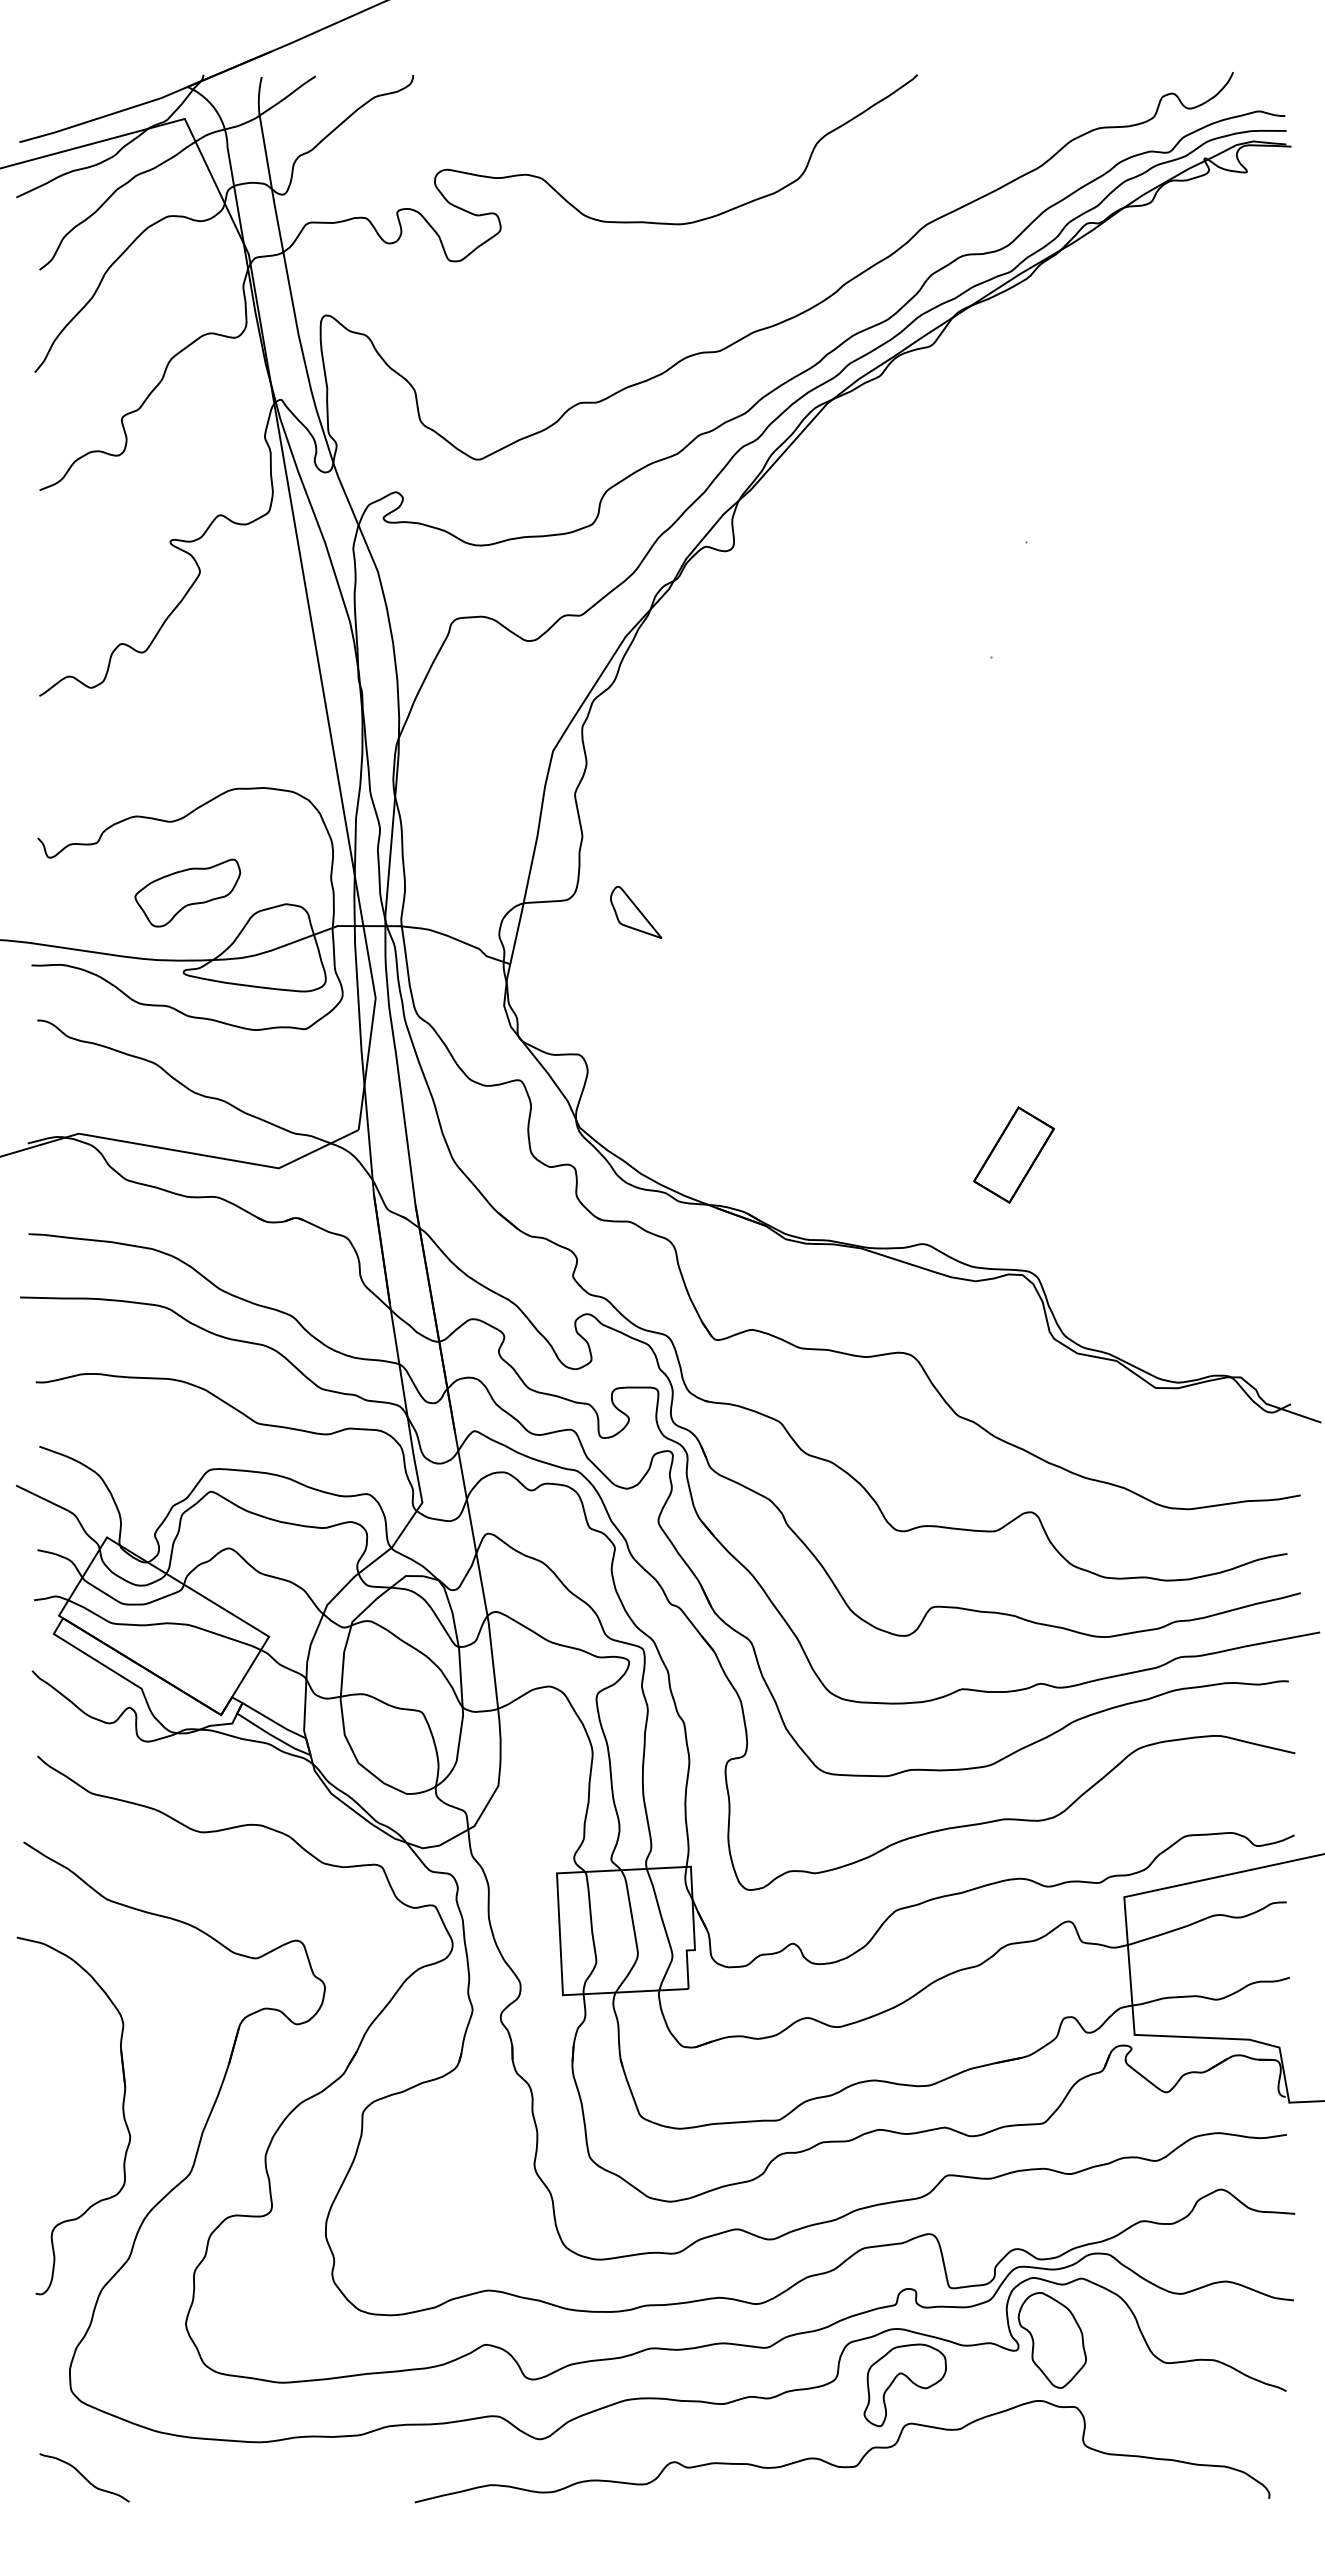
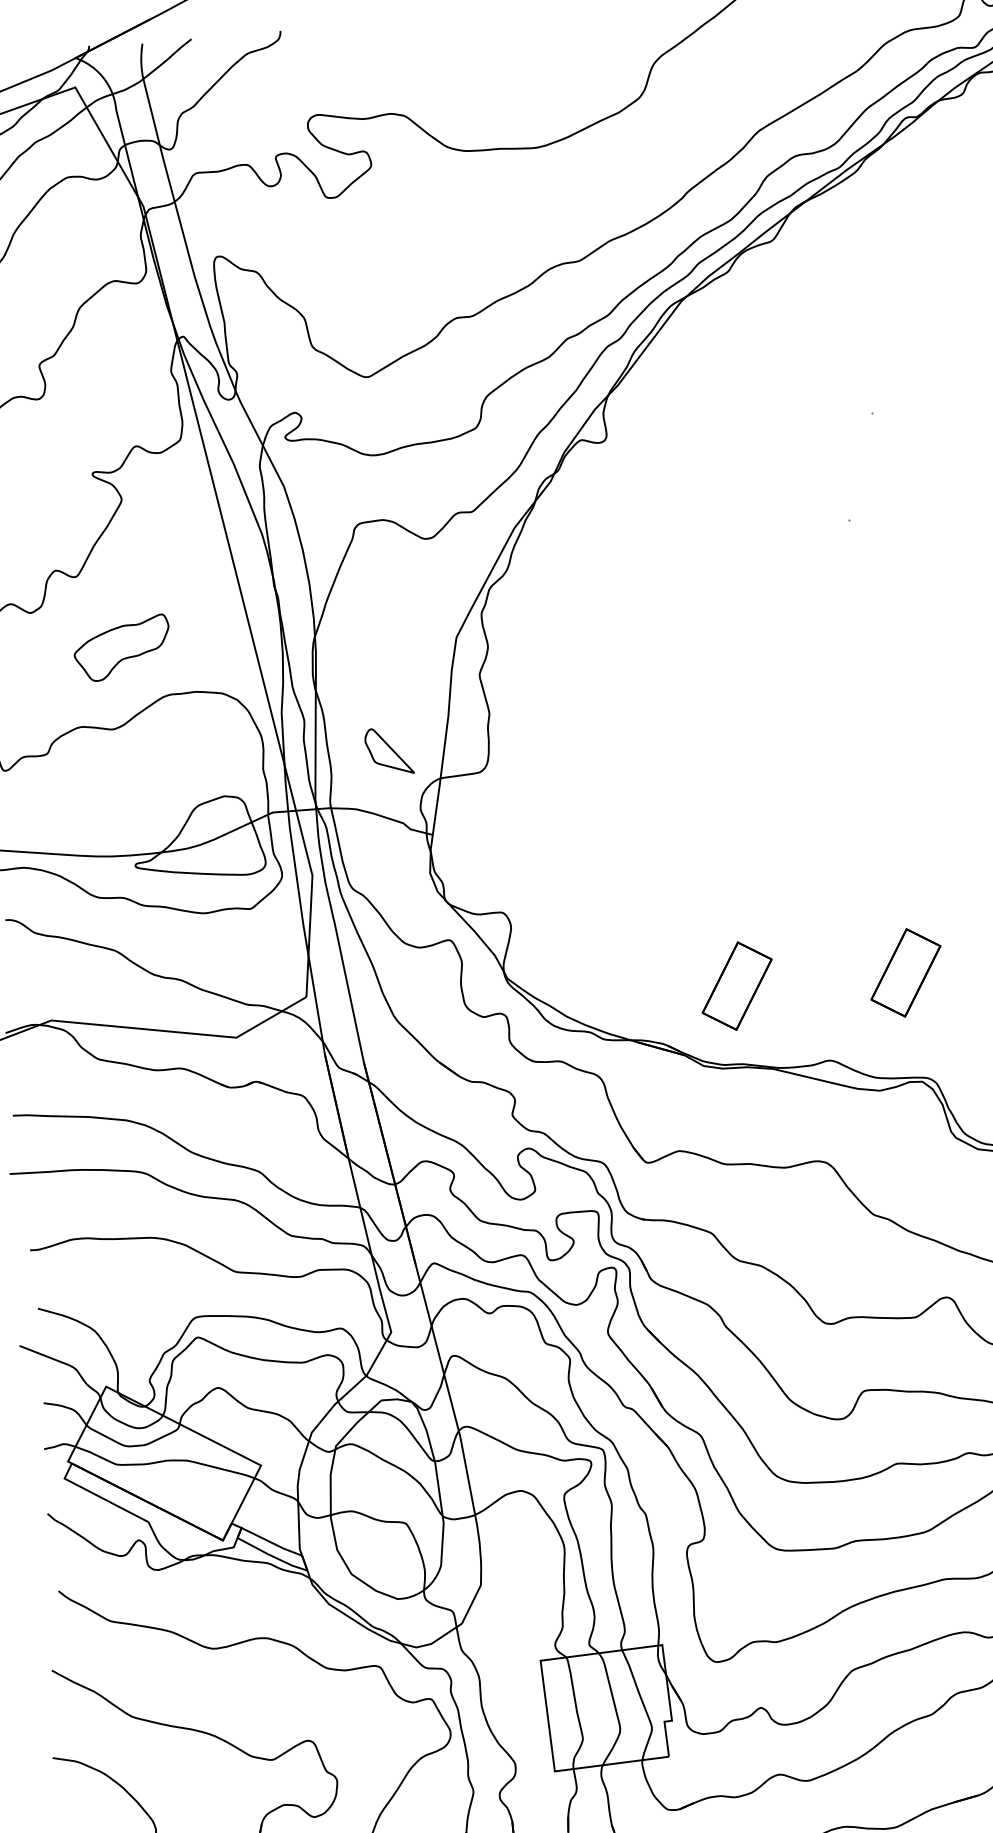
part: (187, 892) -> (121, 647), moved
part: (636, 911) -> (389, 750), moved
part: (828, 1154) -> (736, 985), added

